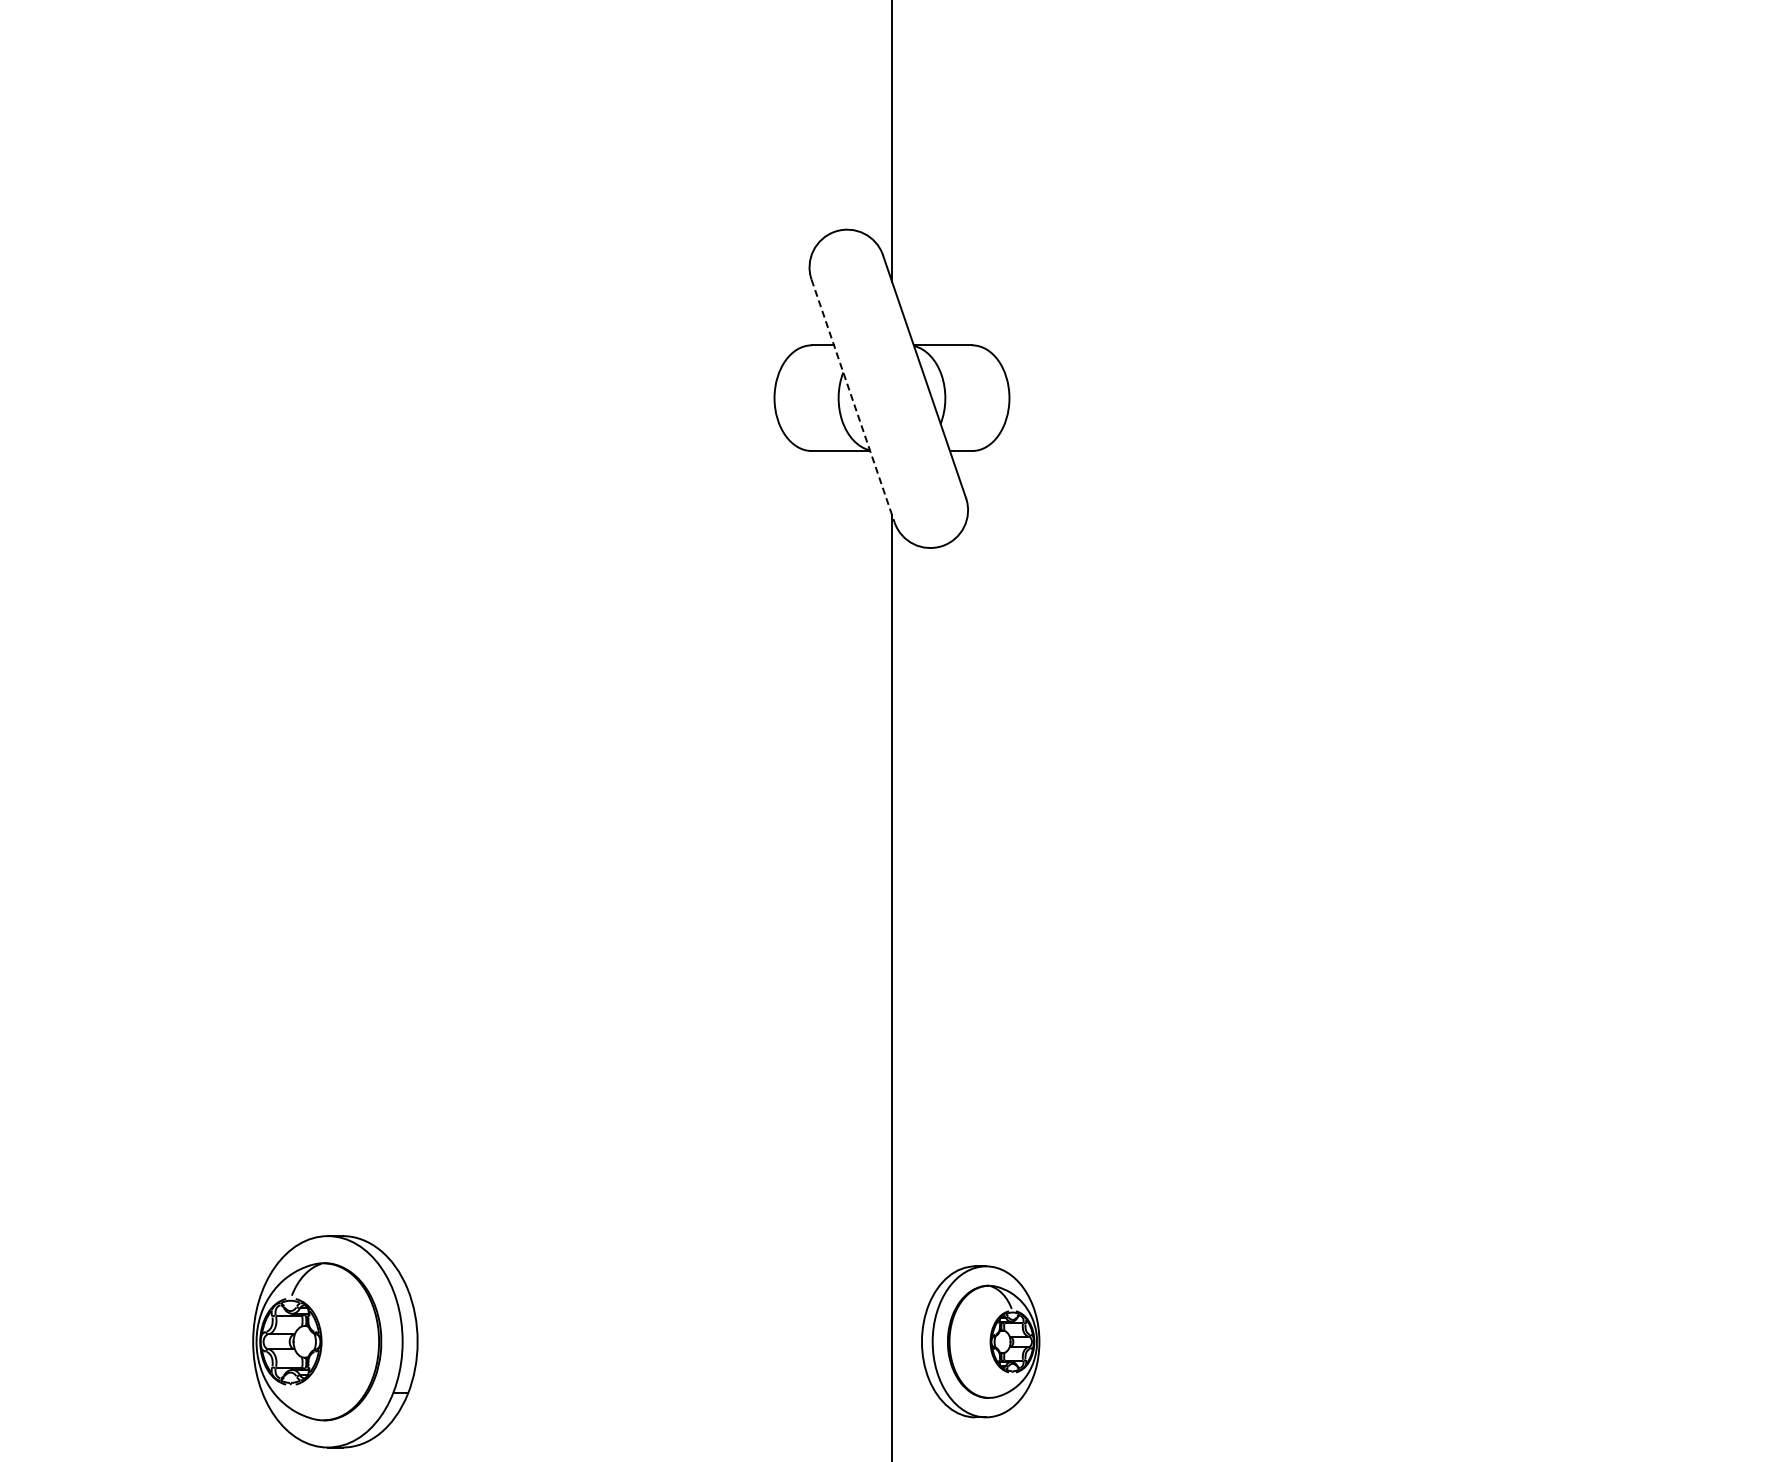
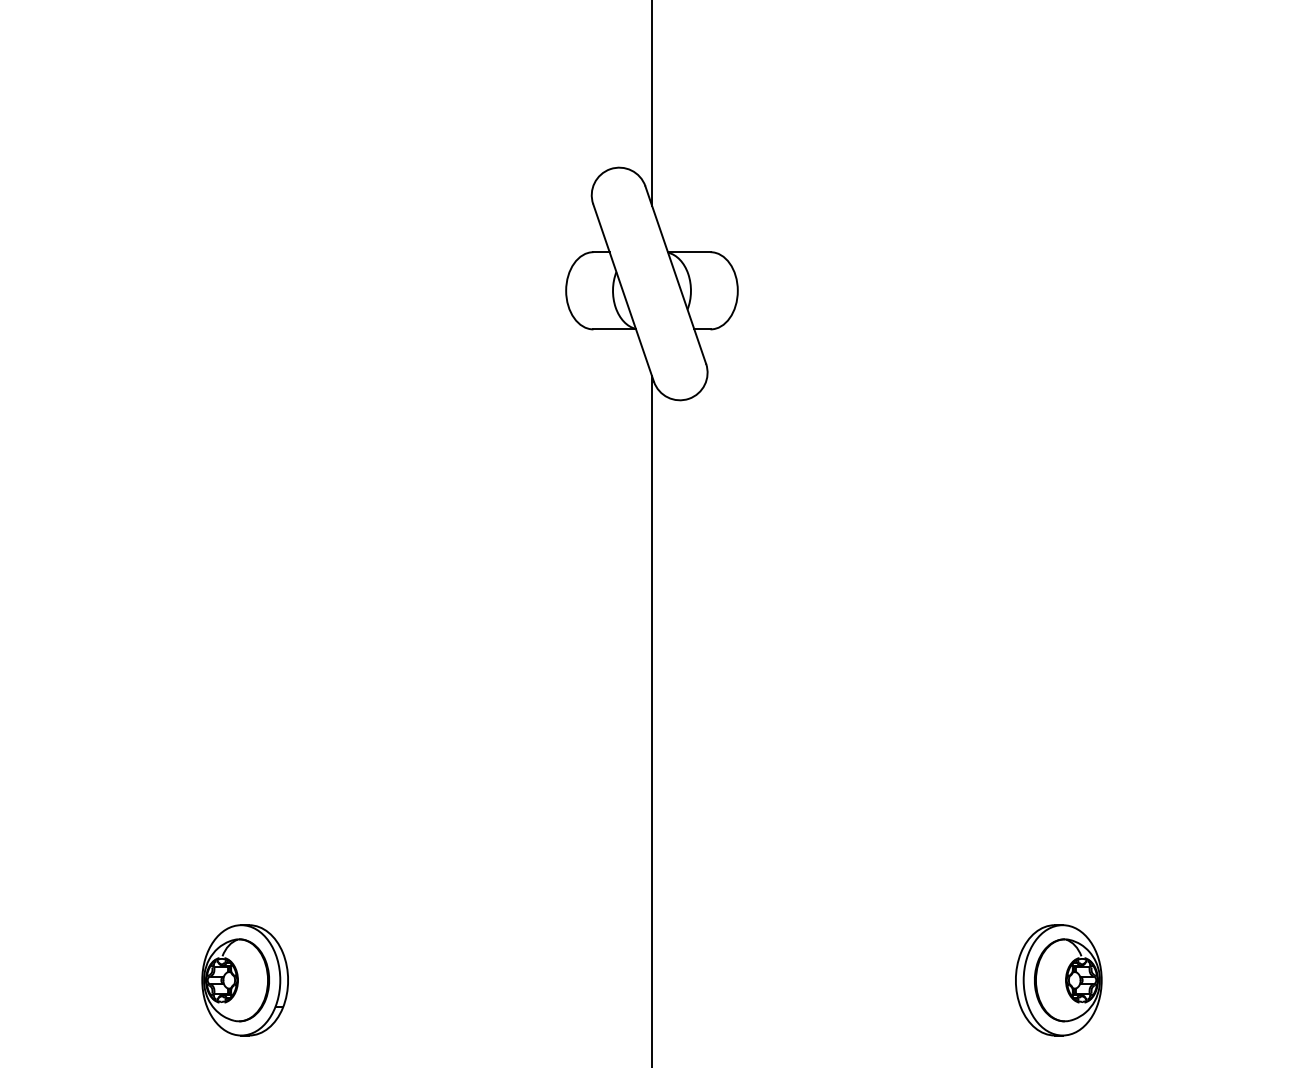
line: (853, 401) -> (623, 293), dashed -> solid
part: (334, 1341) -> (244, 980), size x0.71
part: (980, 1341) -> (1058, 980), moved

